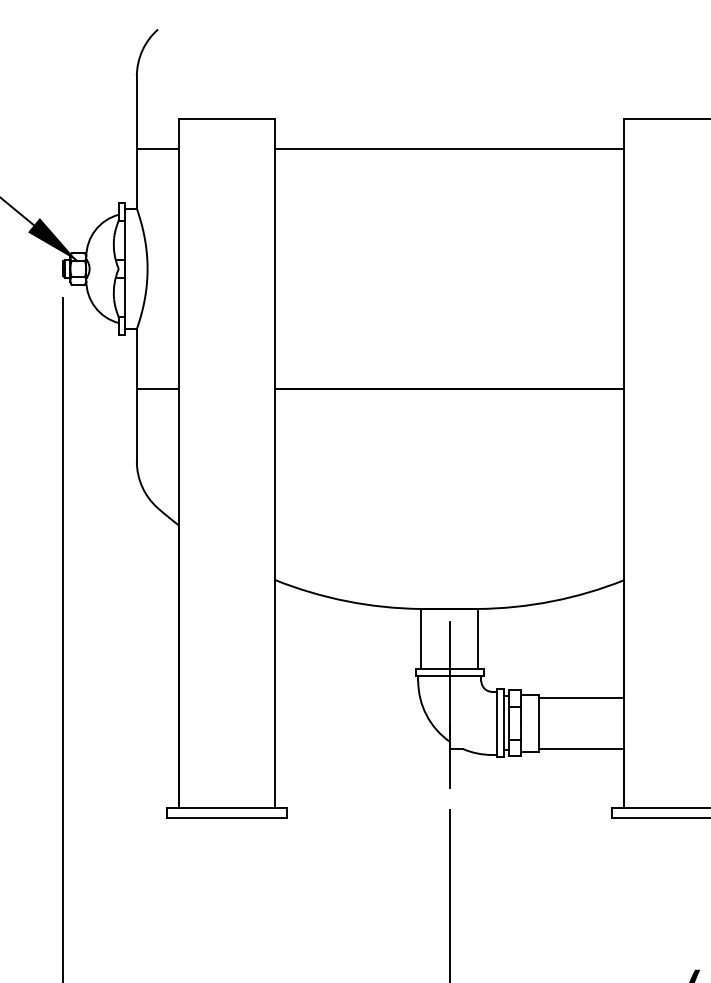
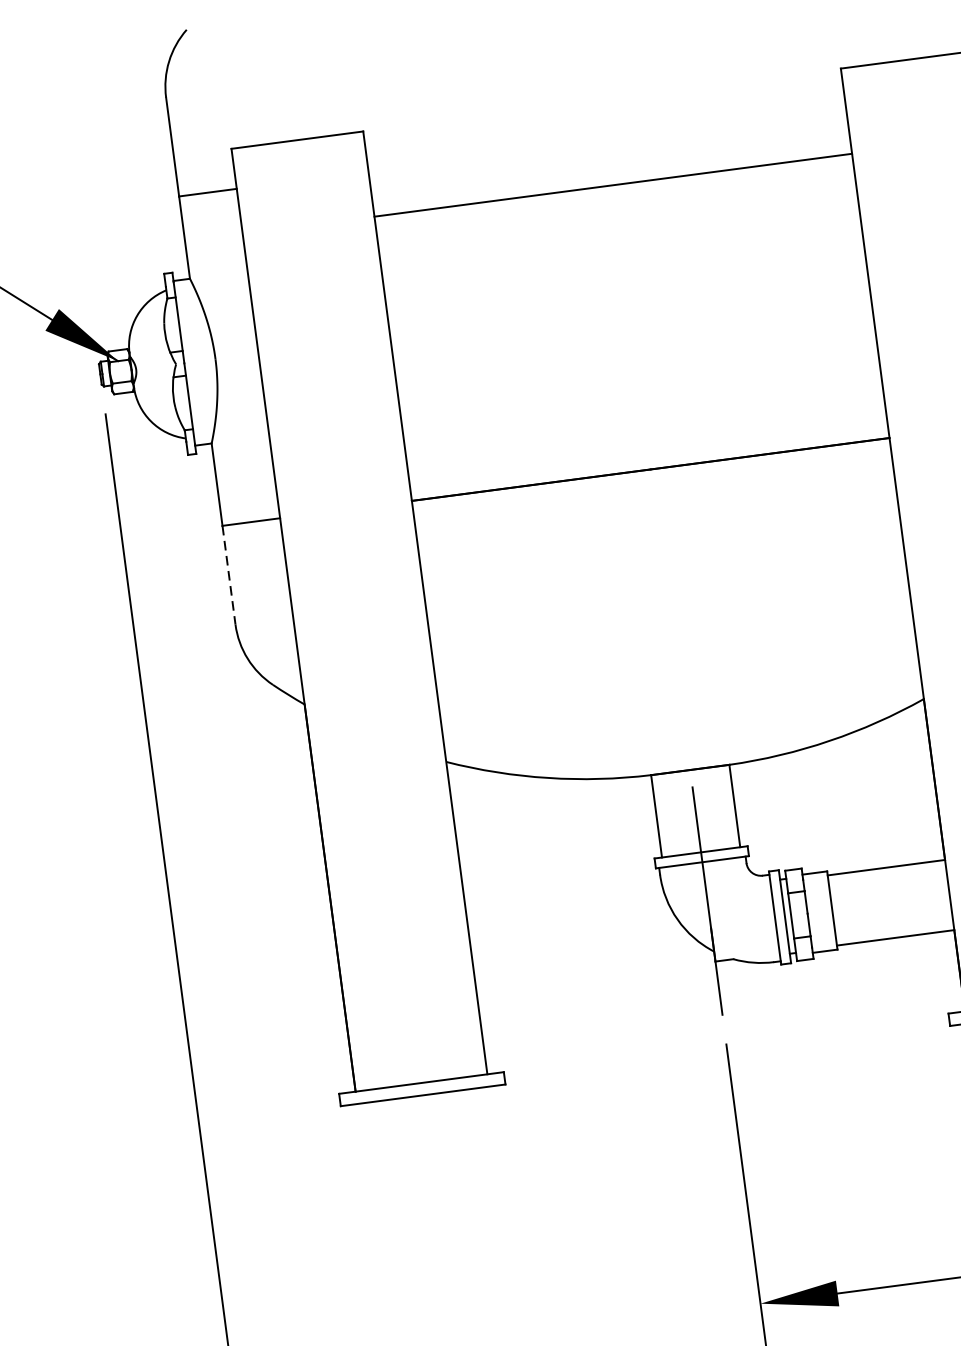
line: (449, 148) -> (612, 185), moved
line: (136, 425) -> (228, 575), solid -> dashed

